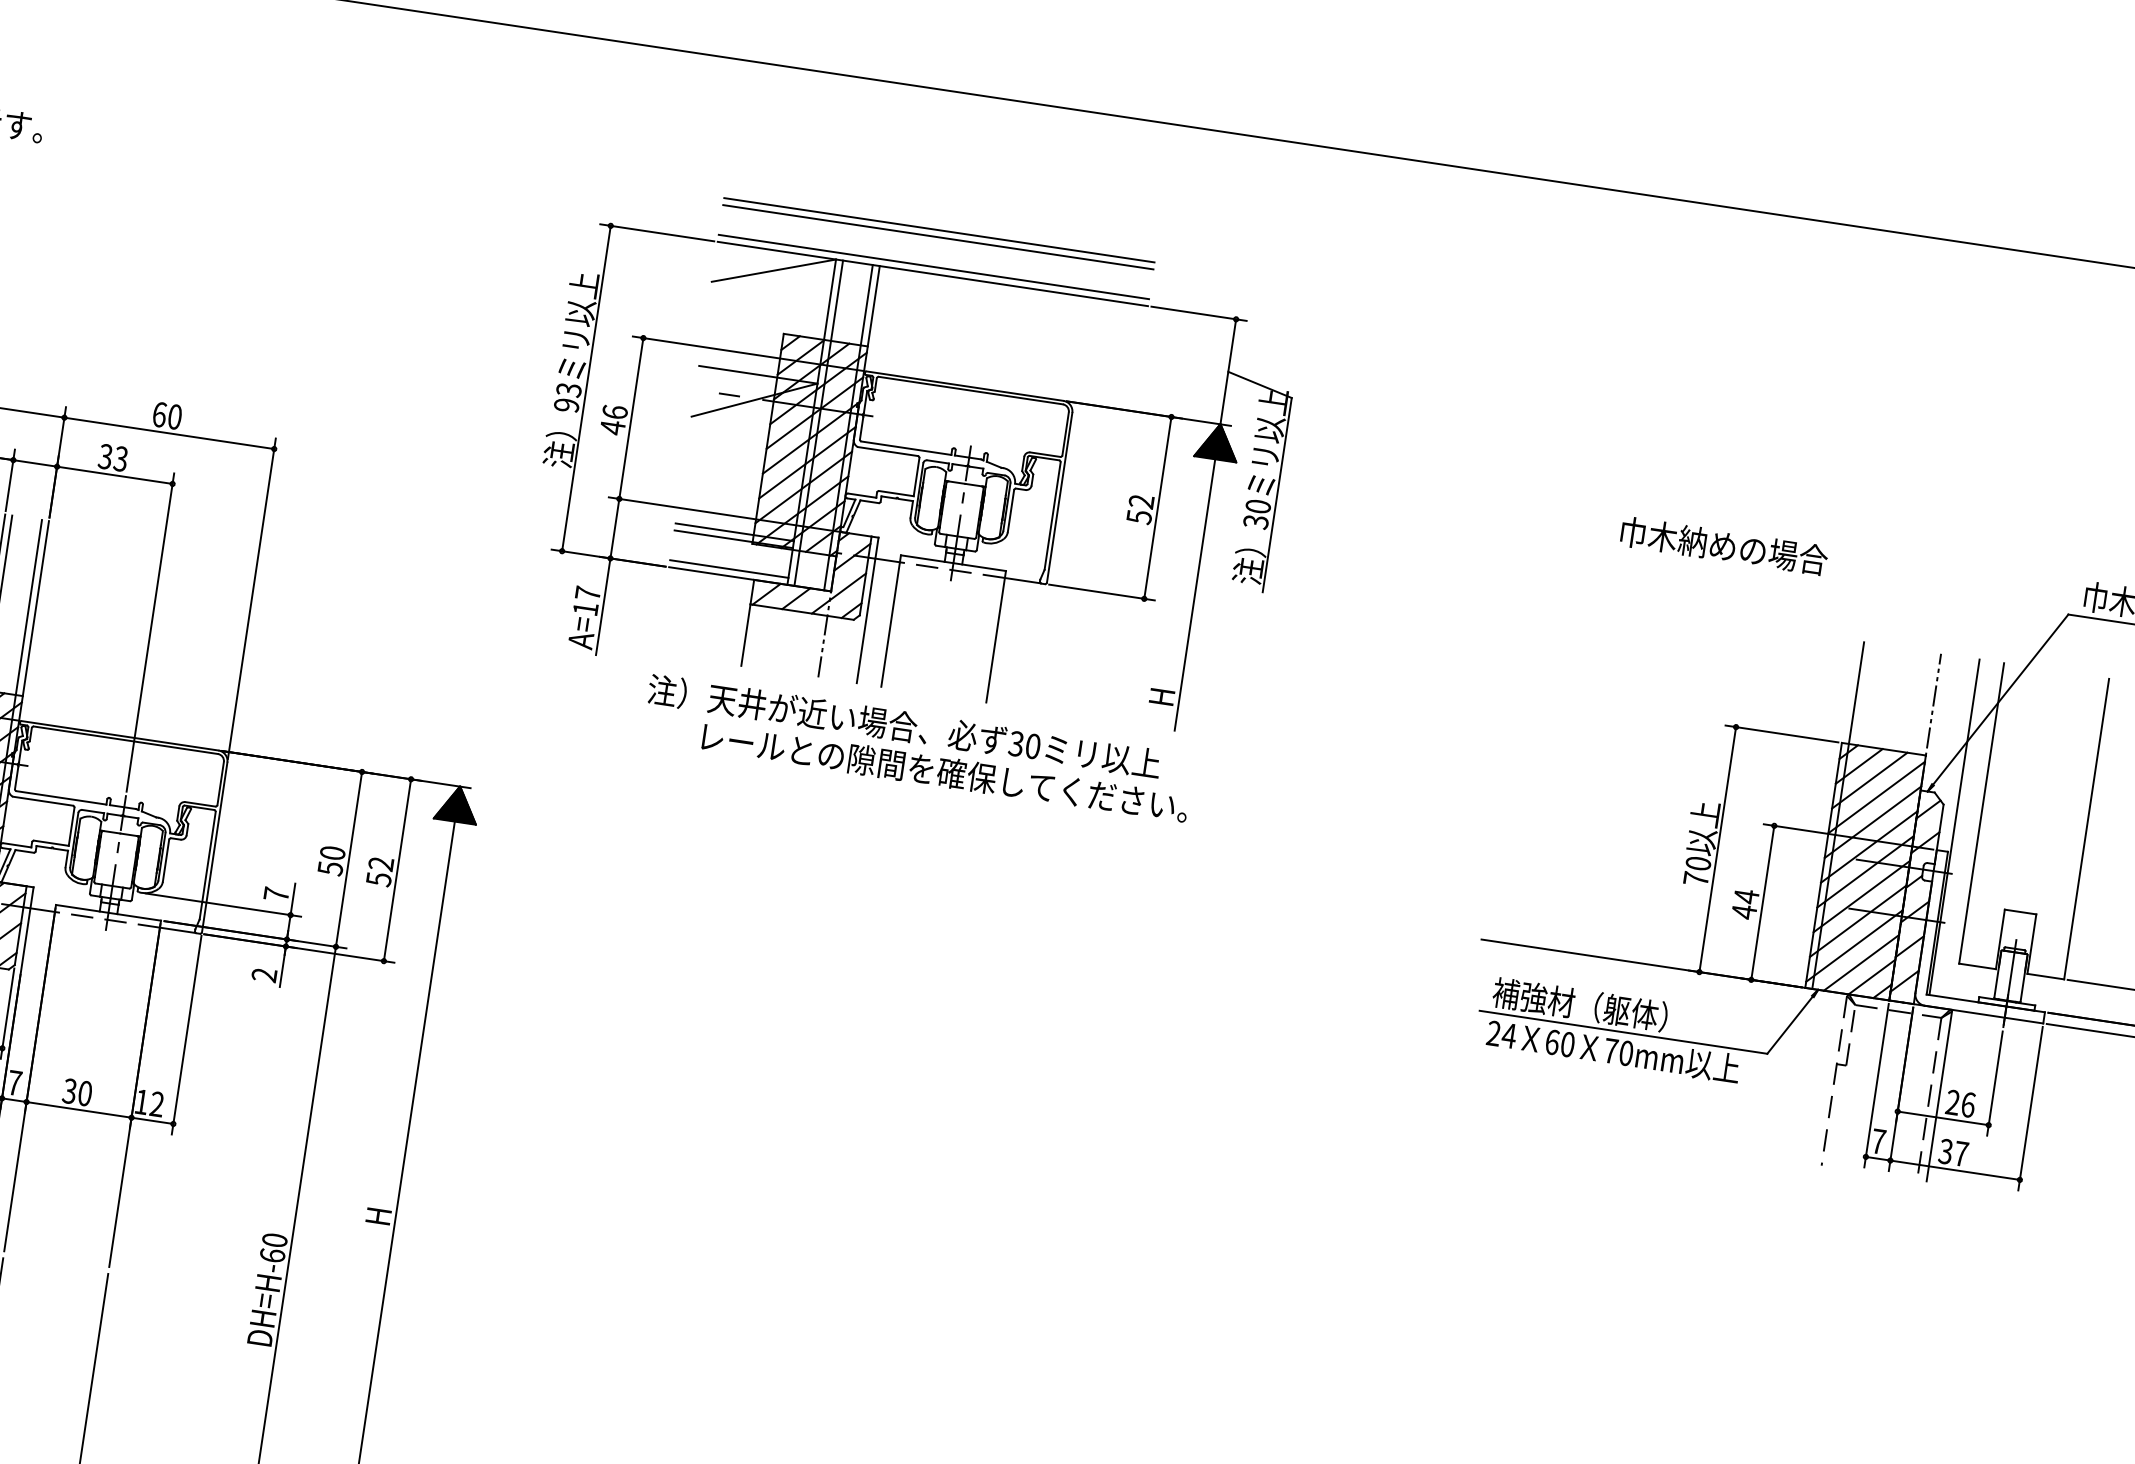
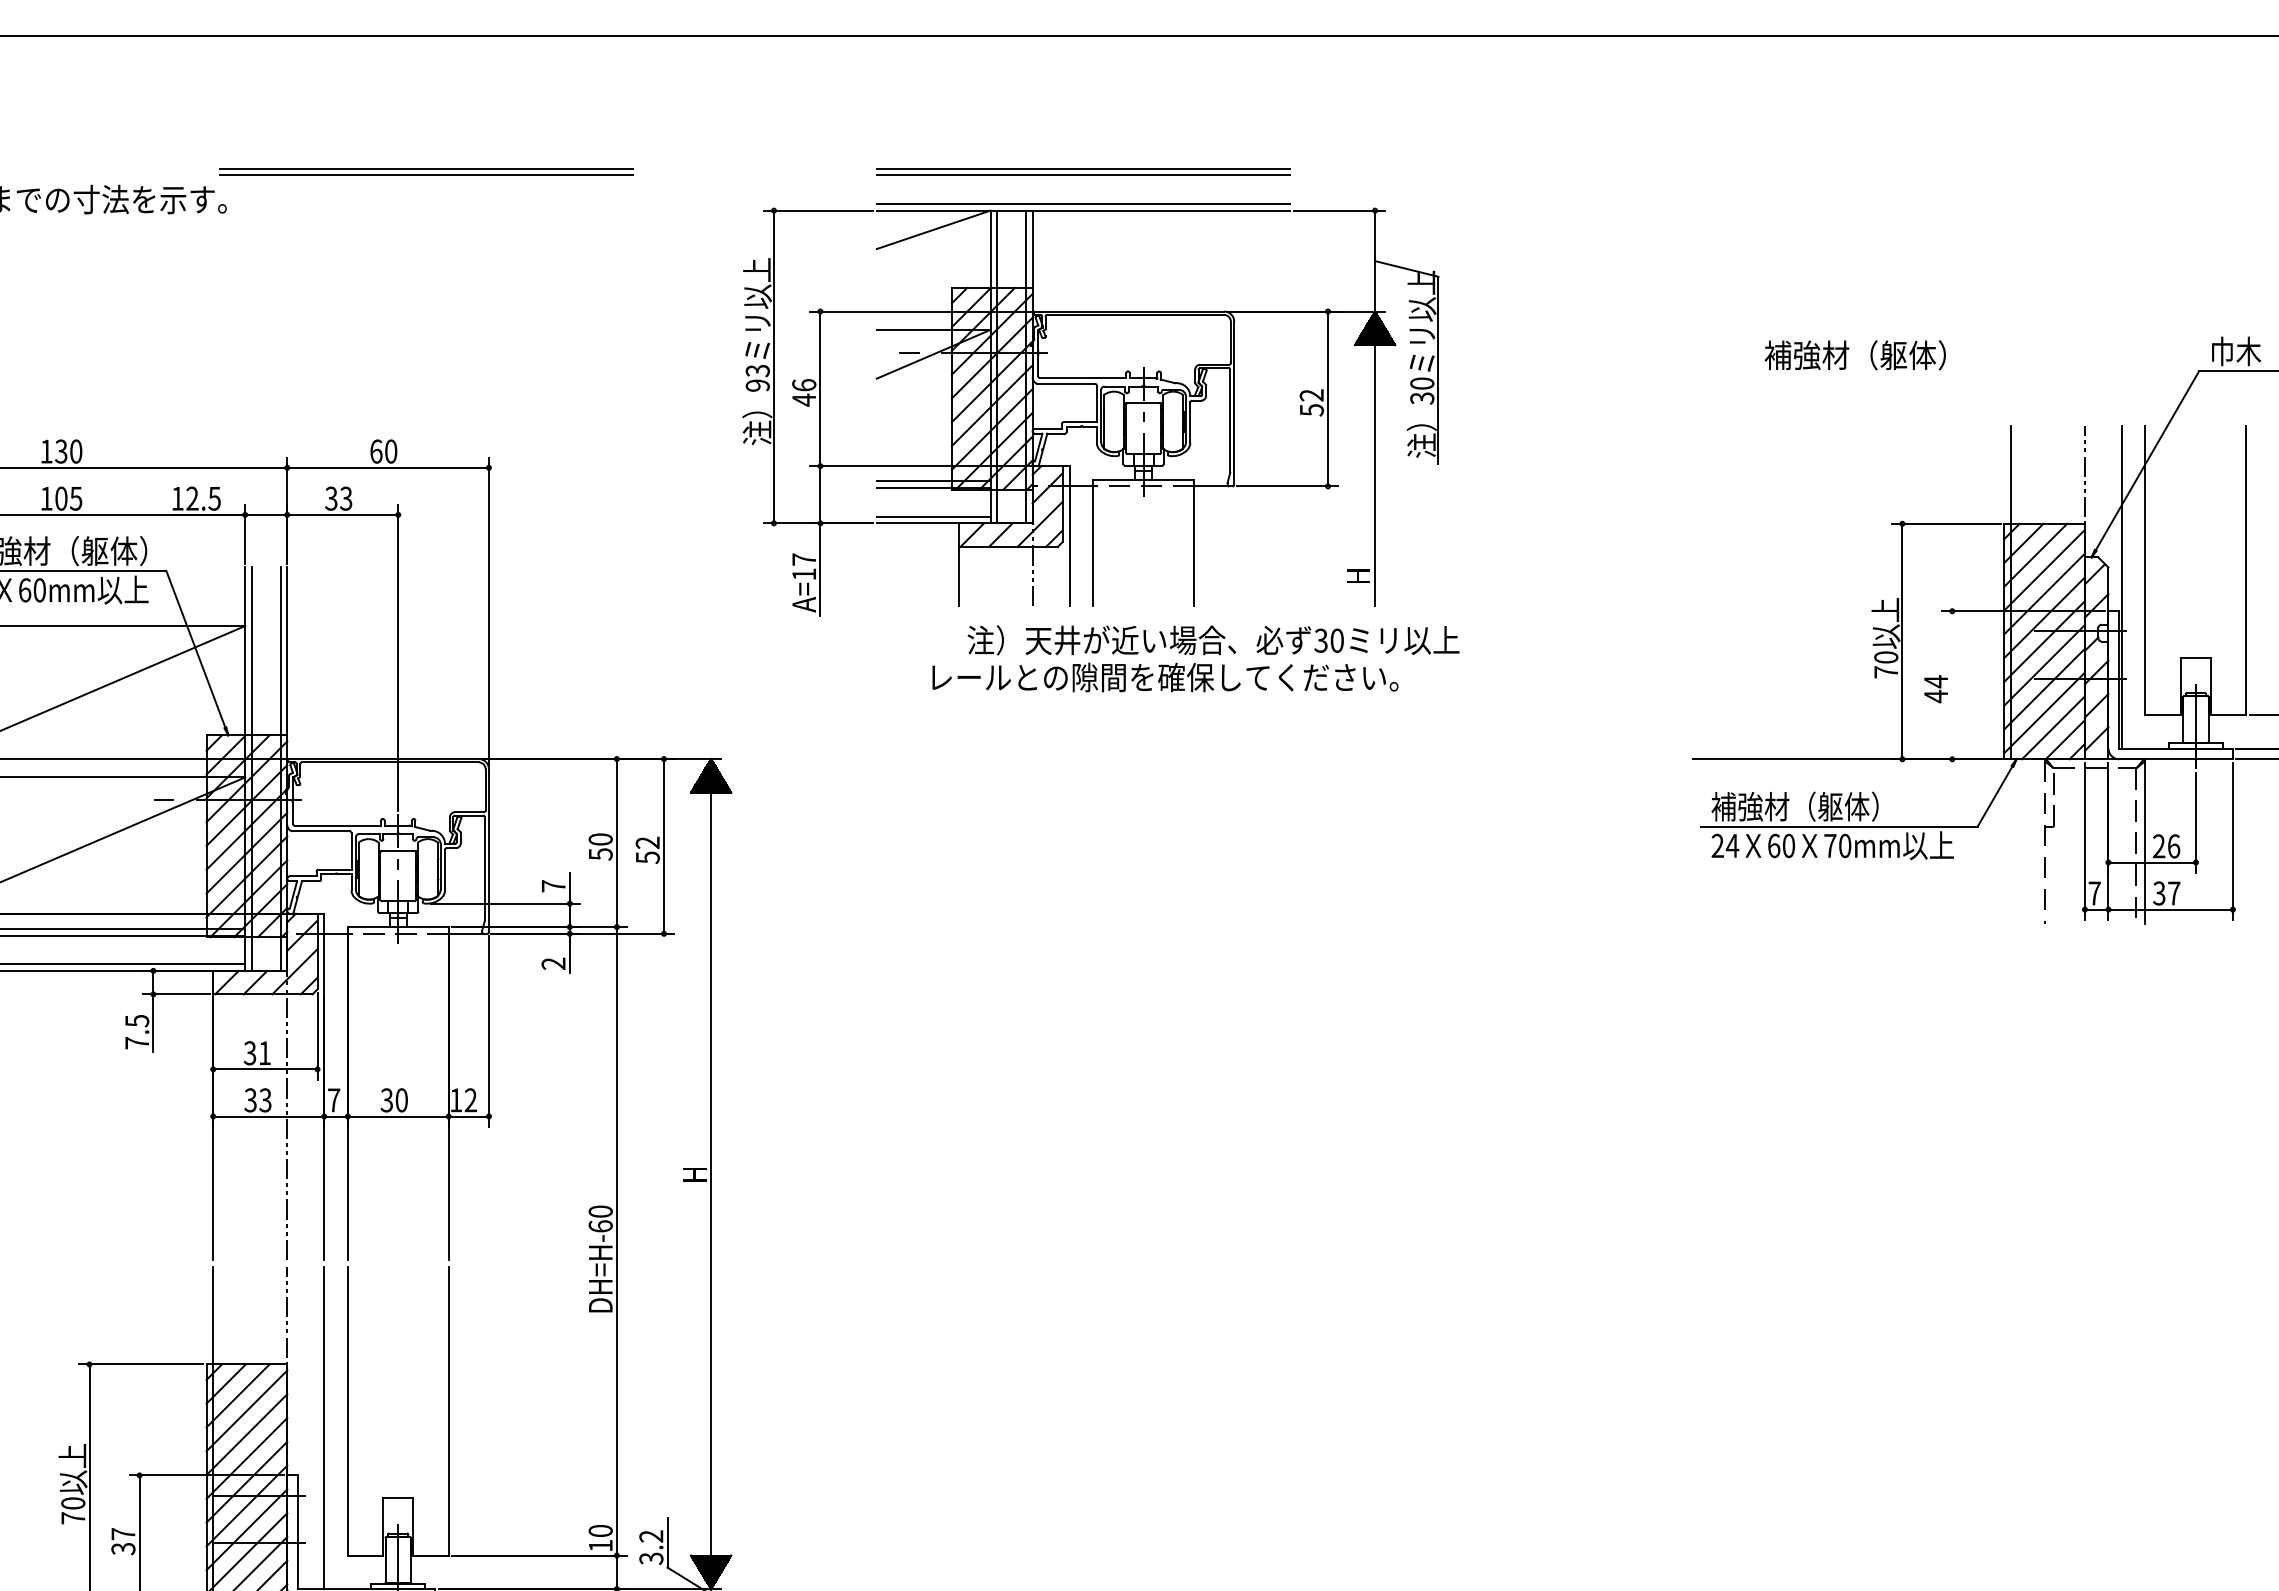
part: (255, 131) -> (426, 171), added
text: (1722, 546) -> (1864, 355), 巾木納めの場合 -> 補強材（躯体）
text: (904, 726) -> (1213, 640), moved
line: (1762, 903) -> (1952, 685), removed

